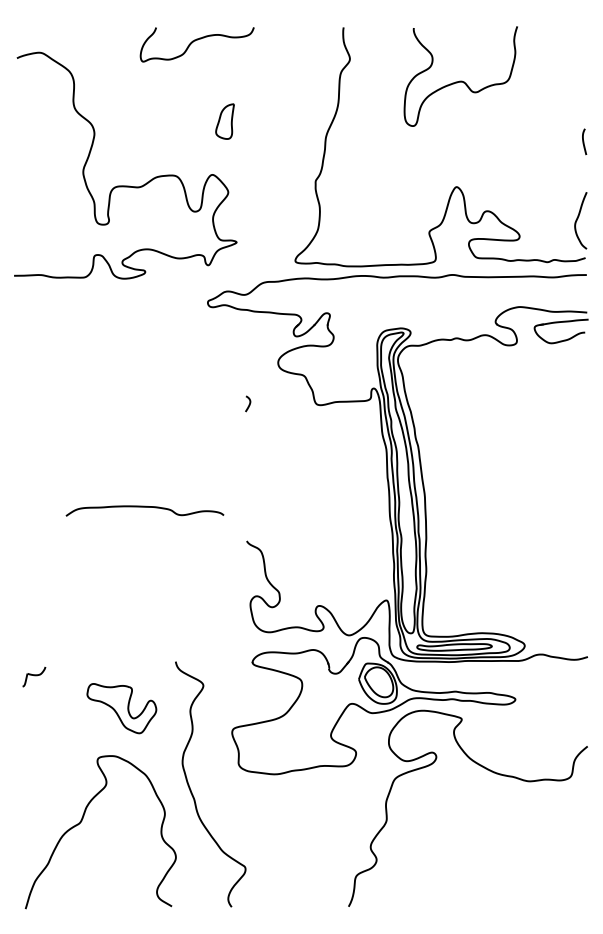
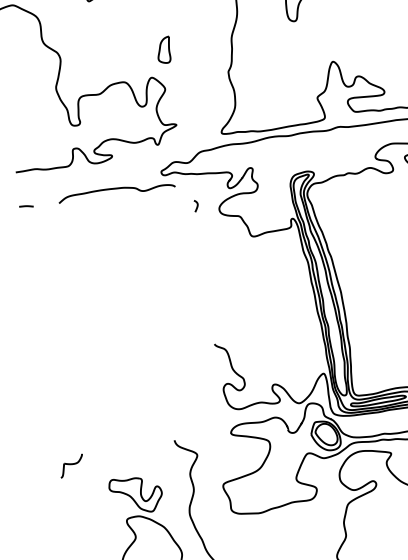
part: (224, 121) -> (163, 50), moved
line: (21, 323) -> (26, 206), added
curve: (249, 403) -> (197, 205), moved
curve: (144, 507) -> (116, 189), moved
part: (33, 676) -> (71, 465), size x1.43
part: (121, 708) -> (136, 495), moved

